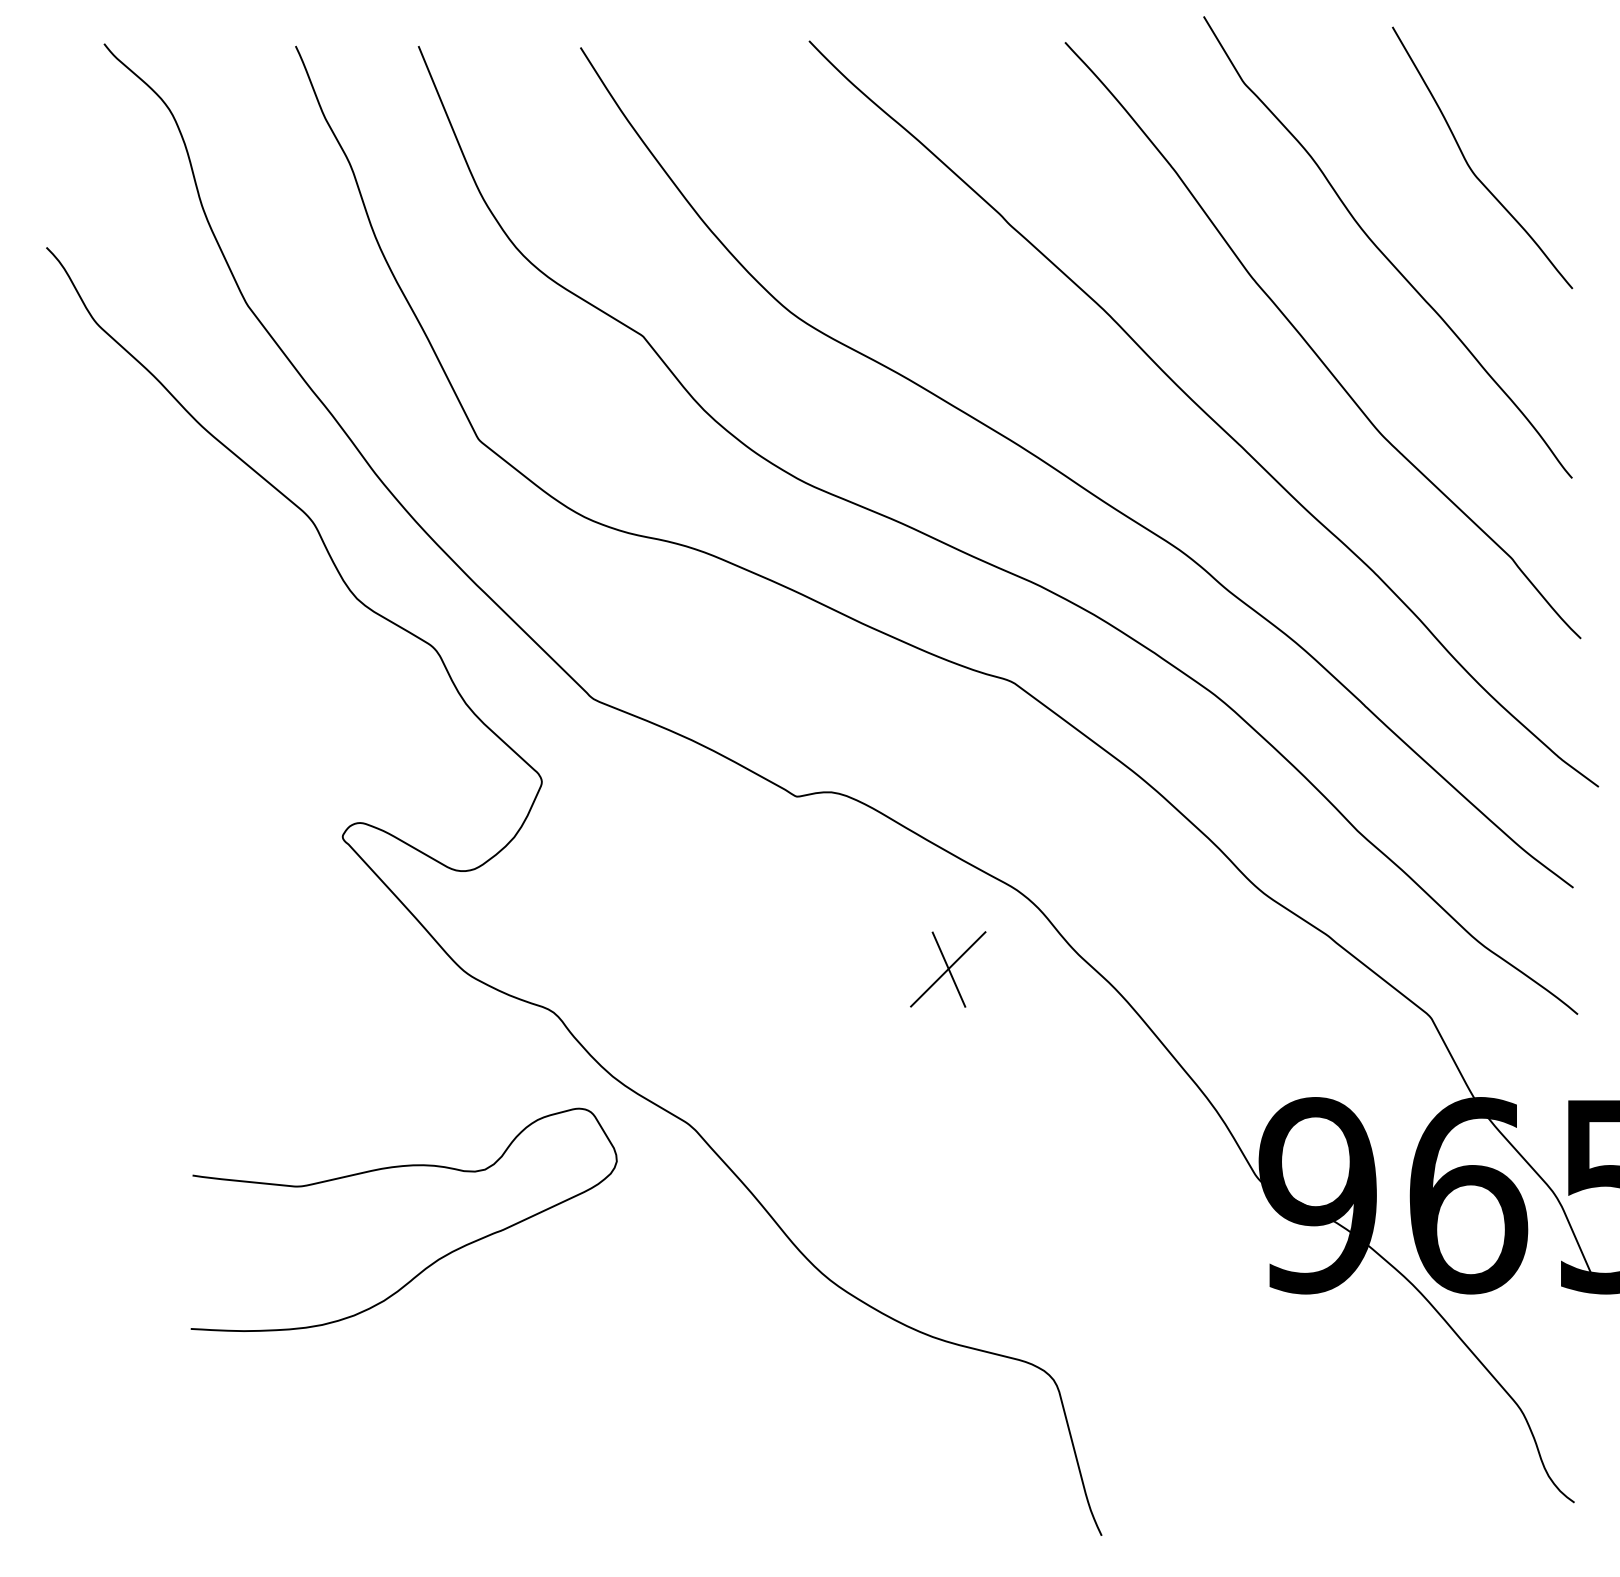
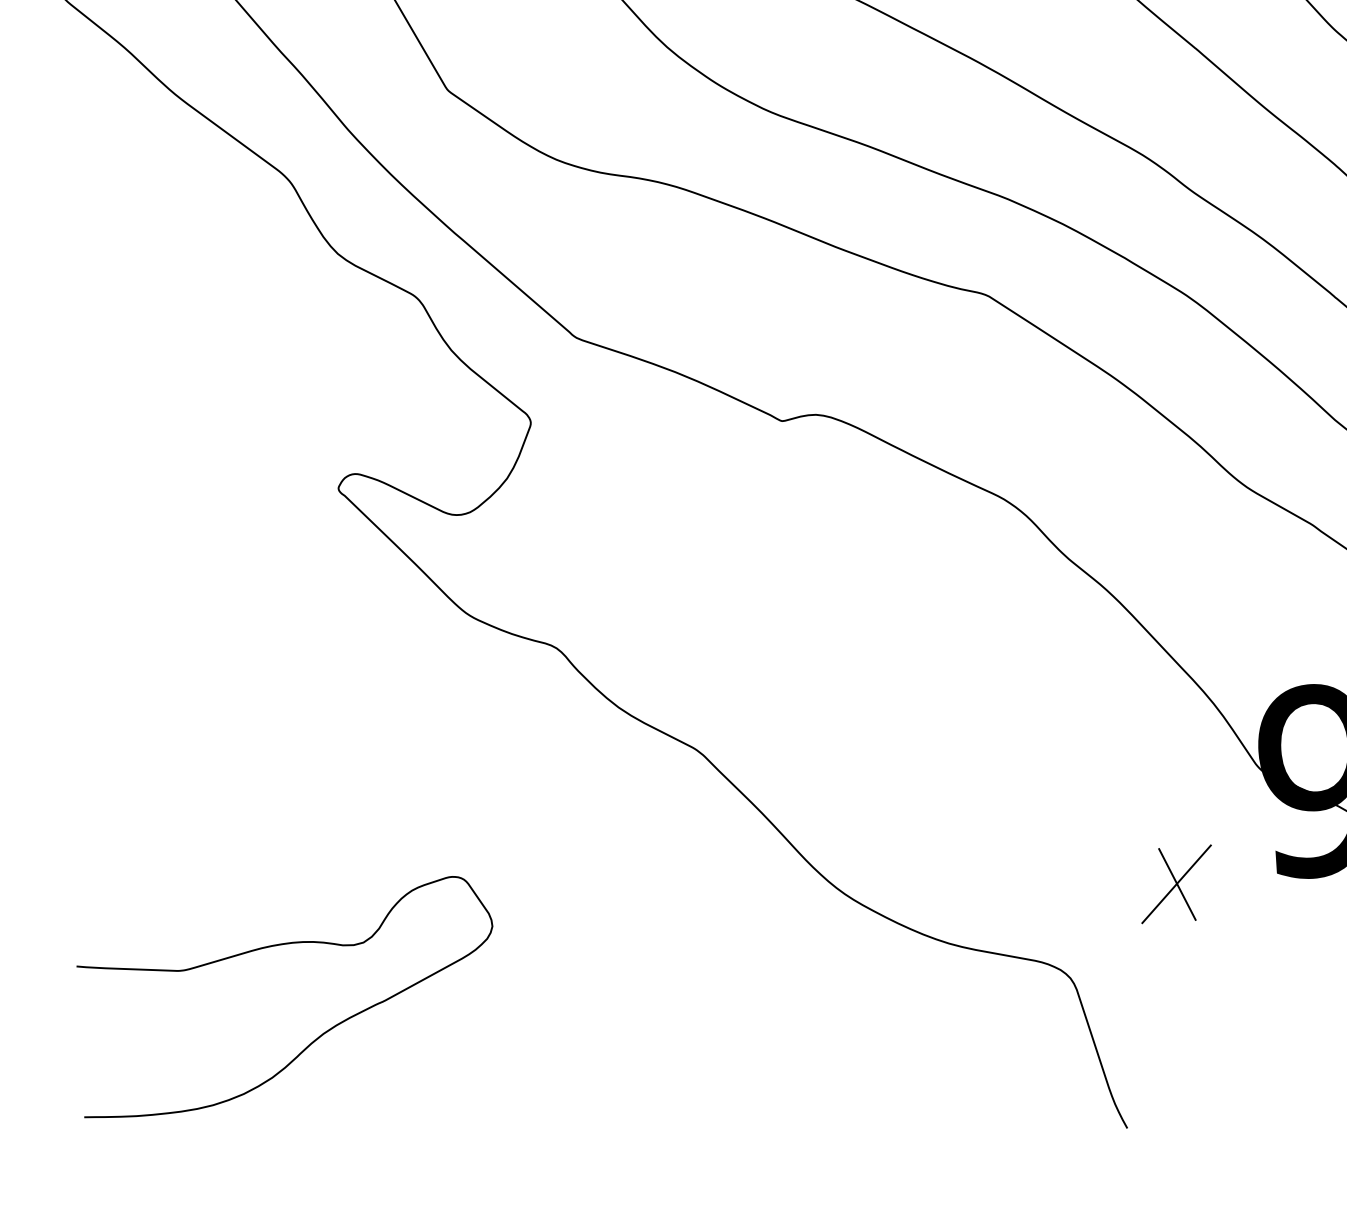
part: (948, 969) -> (1176, 884), moved
curve: (432, 1262) -> (317, 1037), moved

